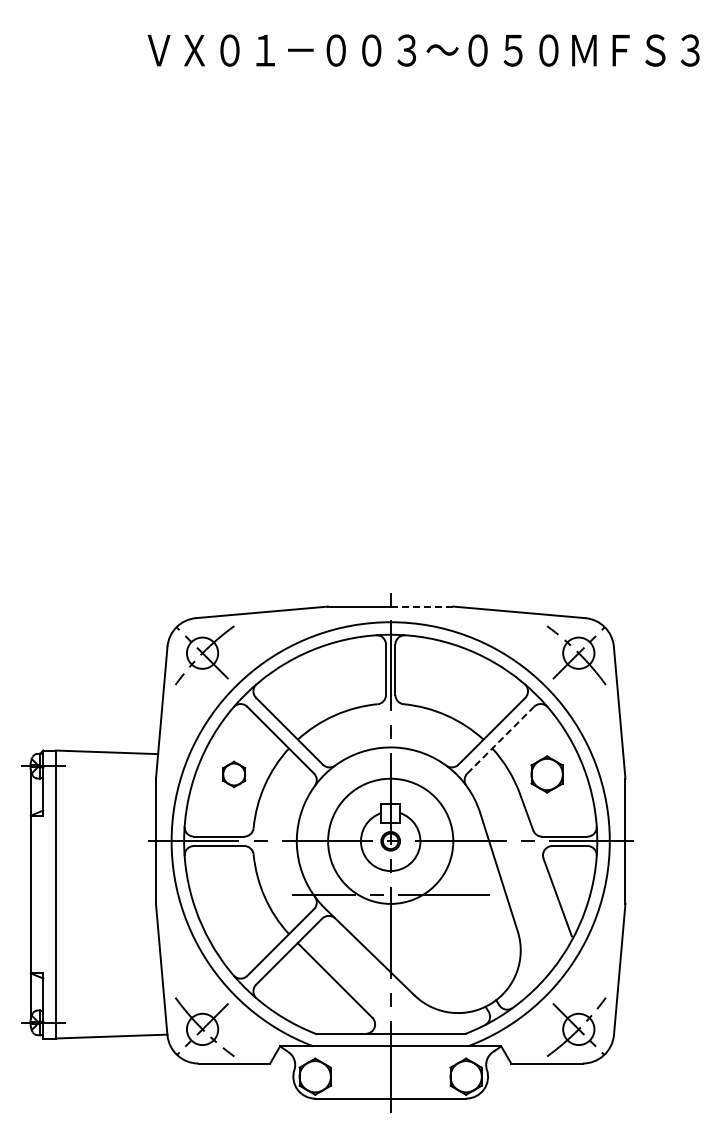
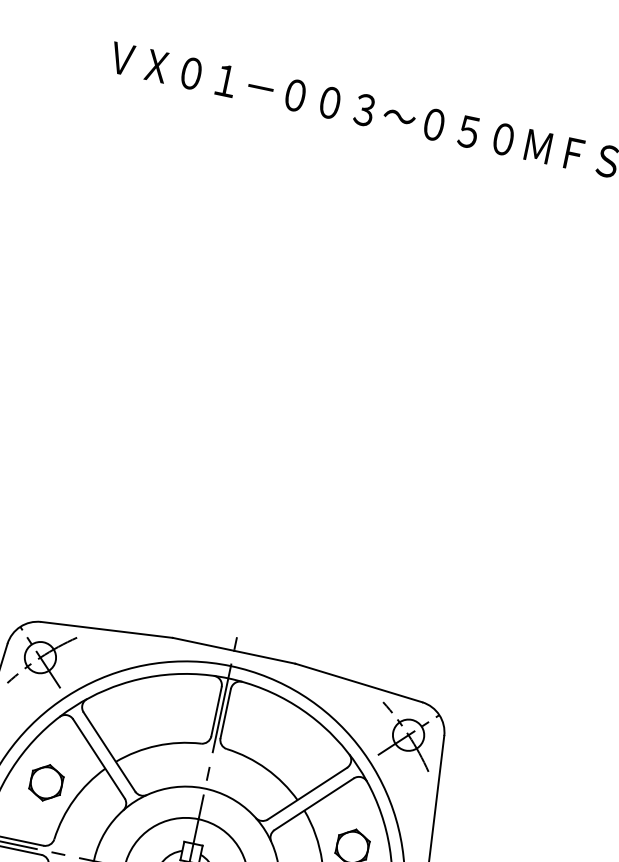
line: (422, 606) -> (265, 657), dashed -> solid
line: (501, 739) -> (315, 803), dashed -> solid
part: (233, 774) -> (45, 782), size x1.43

